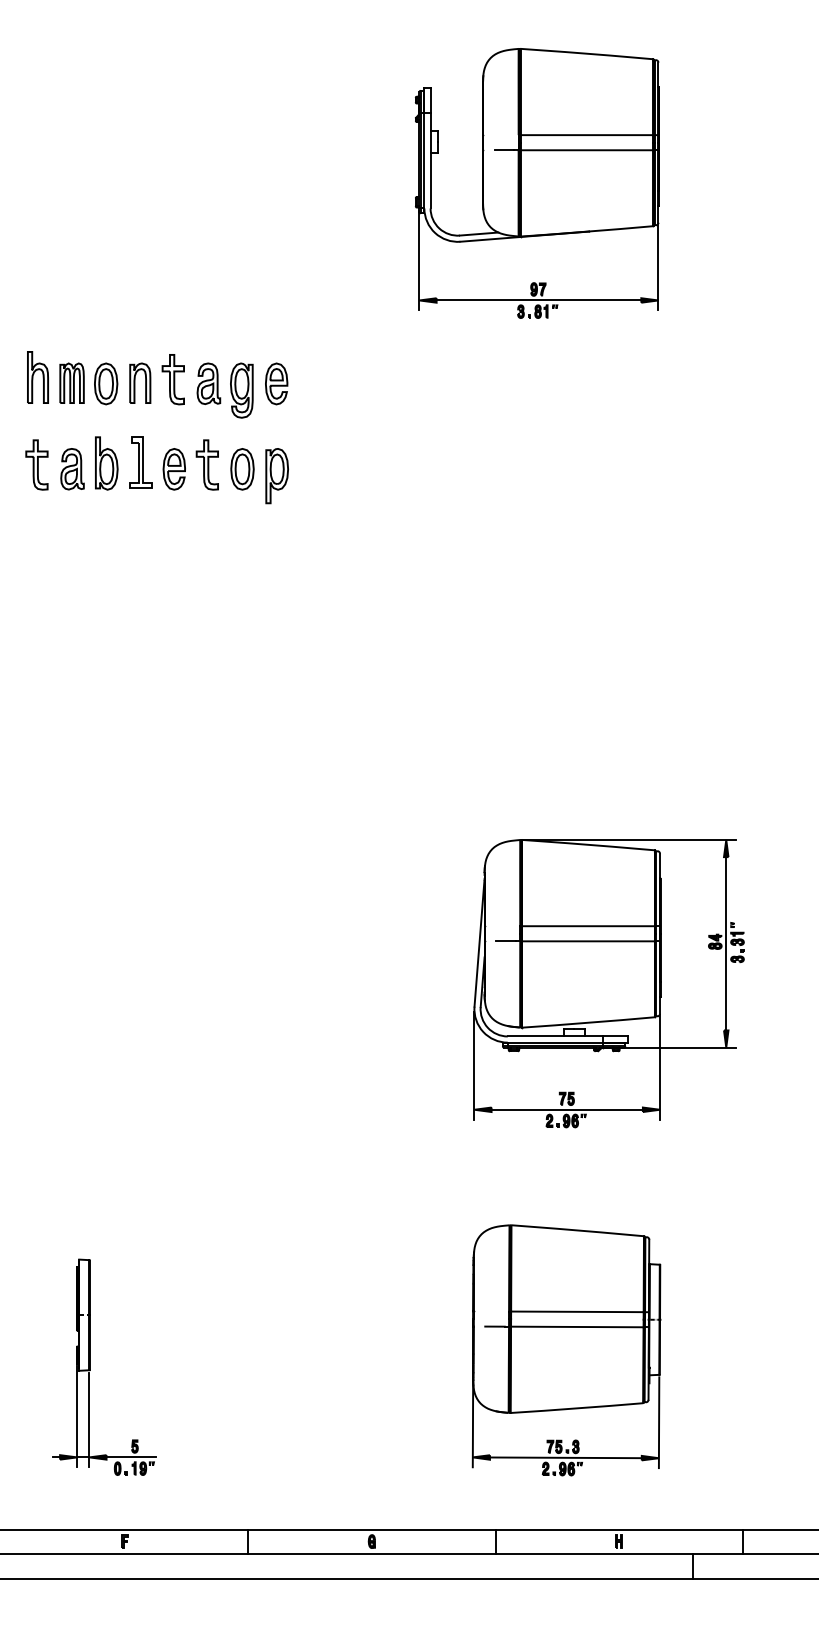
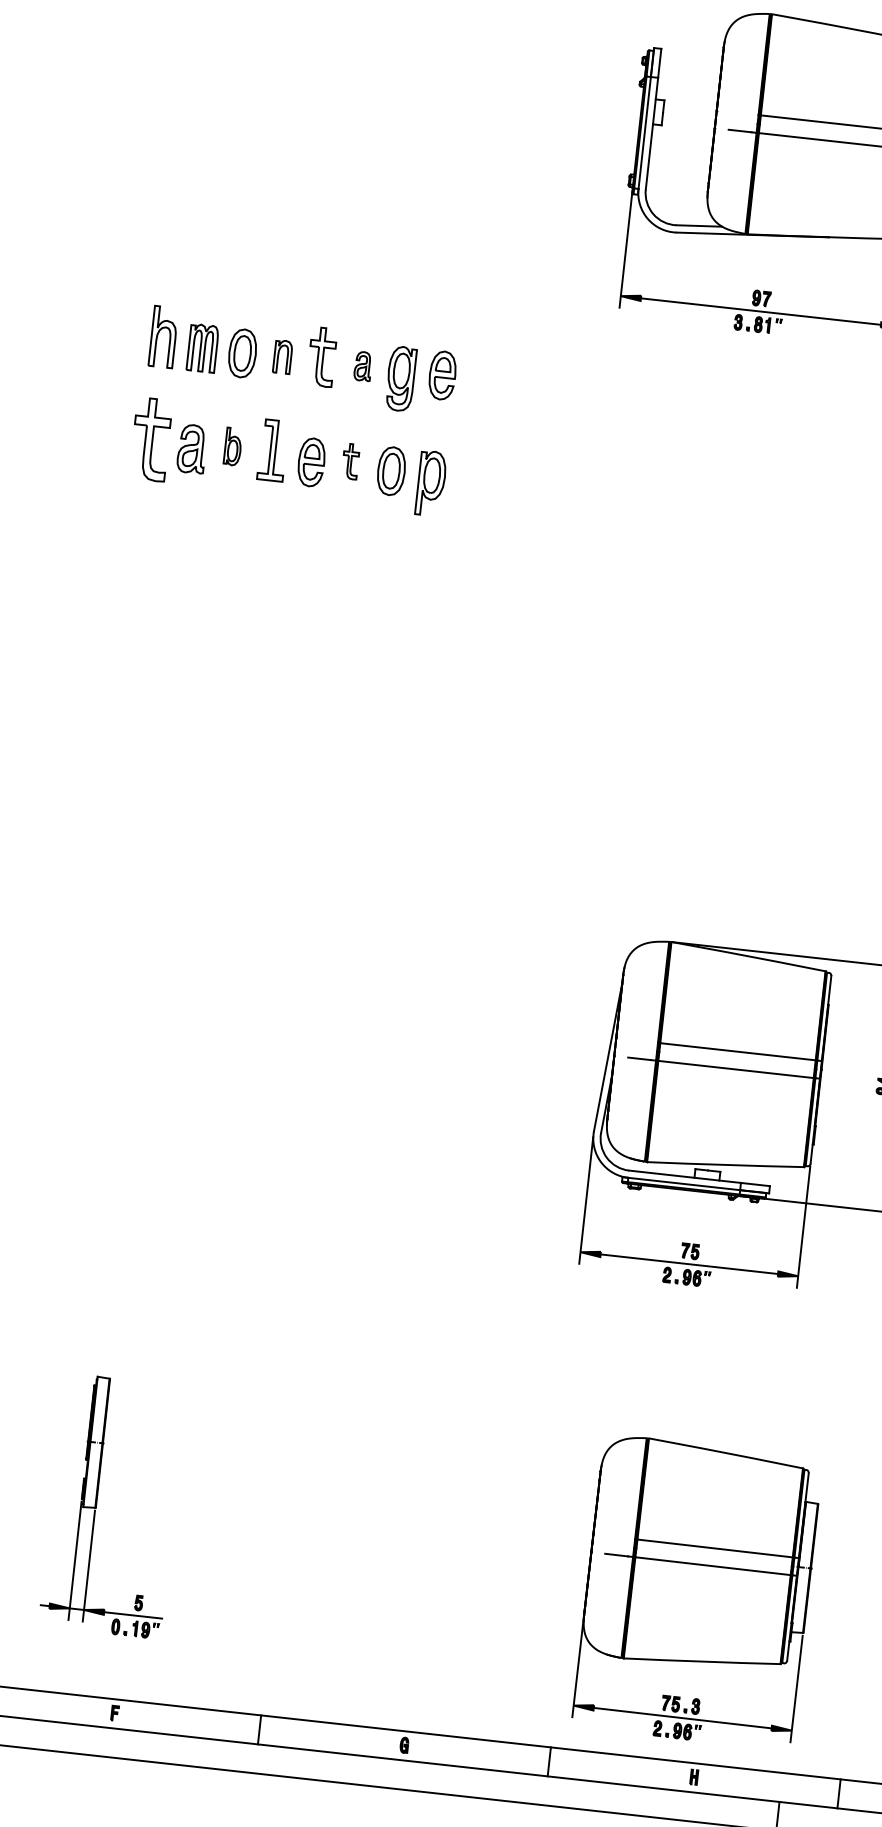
part: (140, 382) -> (283, 356), size x0.7
part: (208, 383) -> (362, 366), size x0.6
part: (106, 463) -> (232, 446), size x0.6
part: (36, 464) -> (150, 438), size x1.4
part: (206, 464) -> (349, 460), size x0.6
part: (566, 1350) -> (697, 1592), moved

